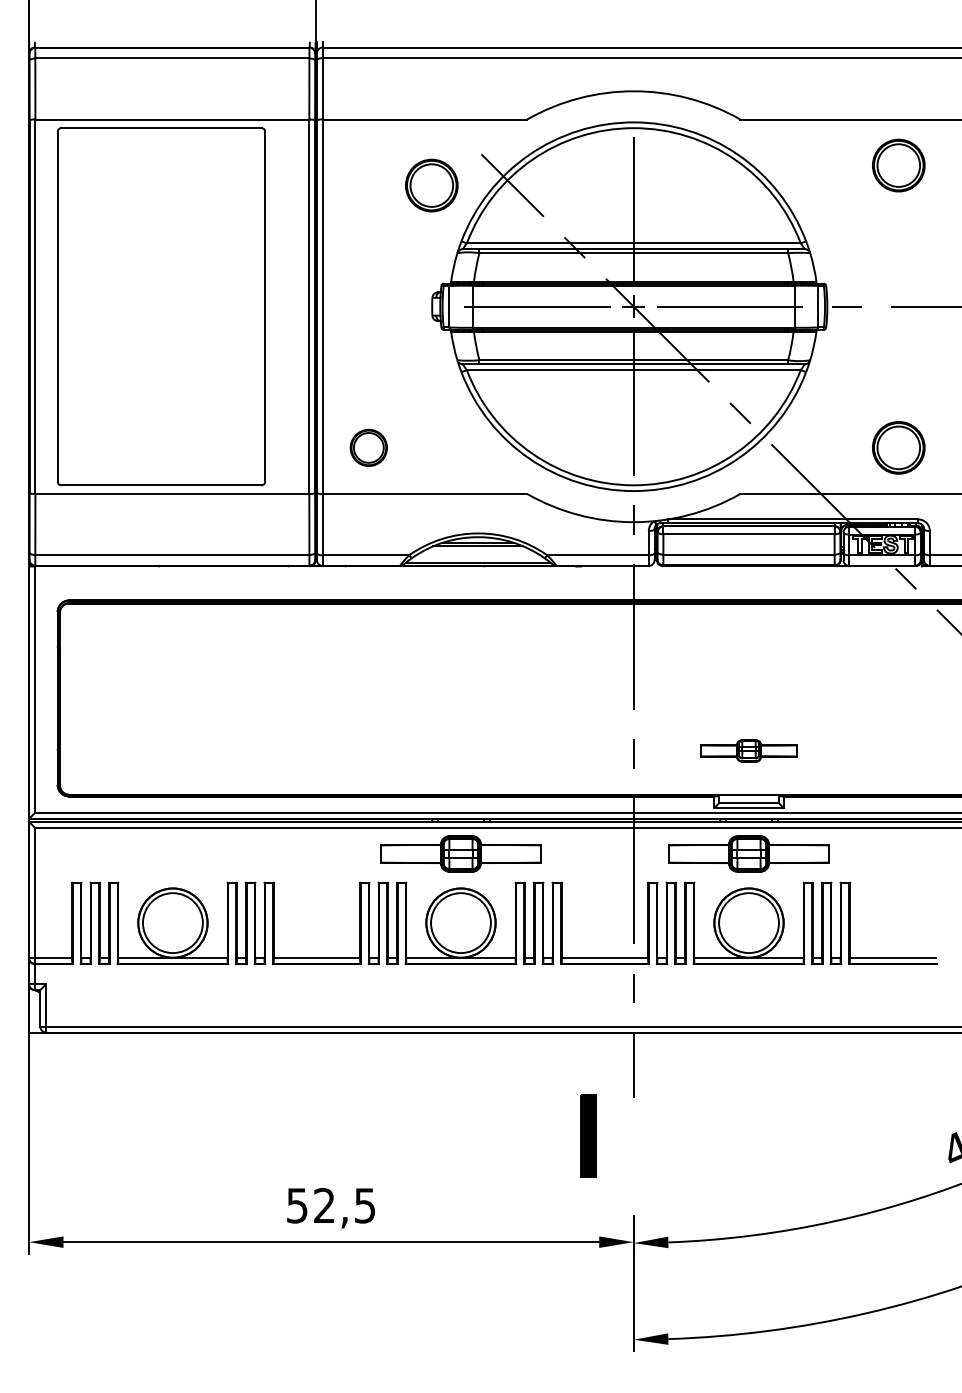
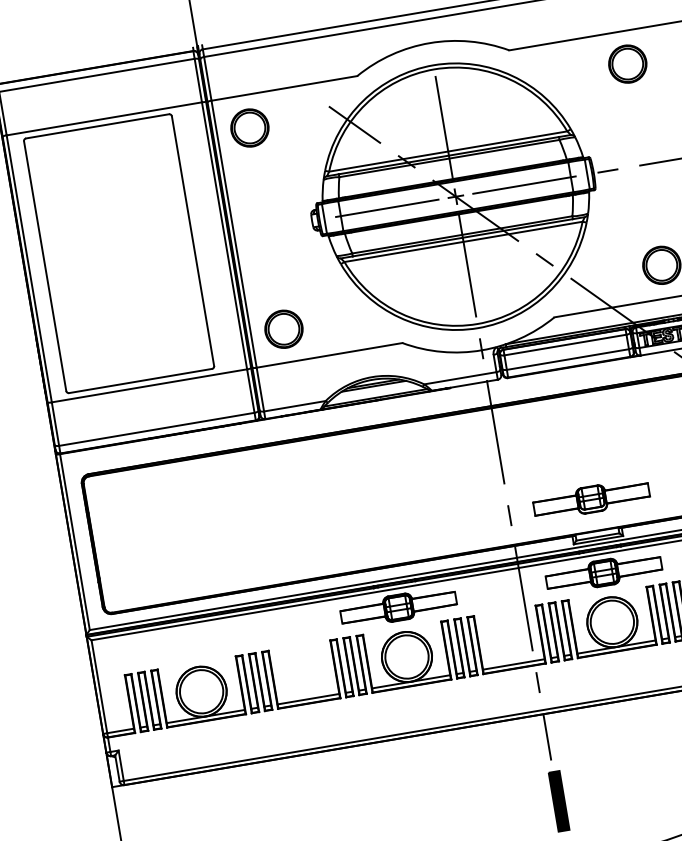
part: (431, 185) -> (249, 128), moved
part: (368, 447) -> (283, 329), size x1.43
part: (748, 750) -> (591, 499), size x1.67
part: (588, 1135) -> (559, 800), moved

